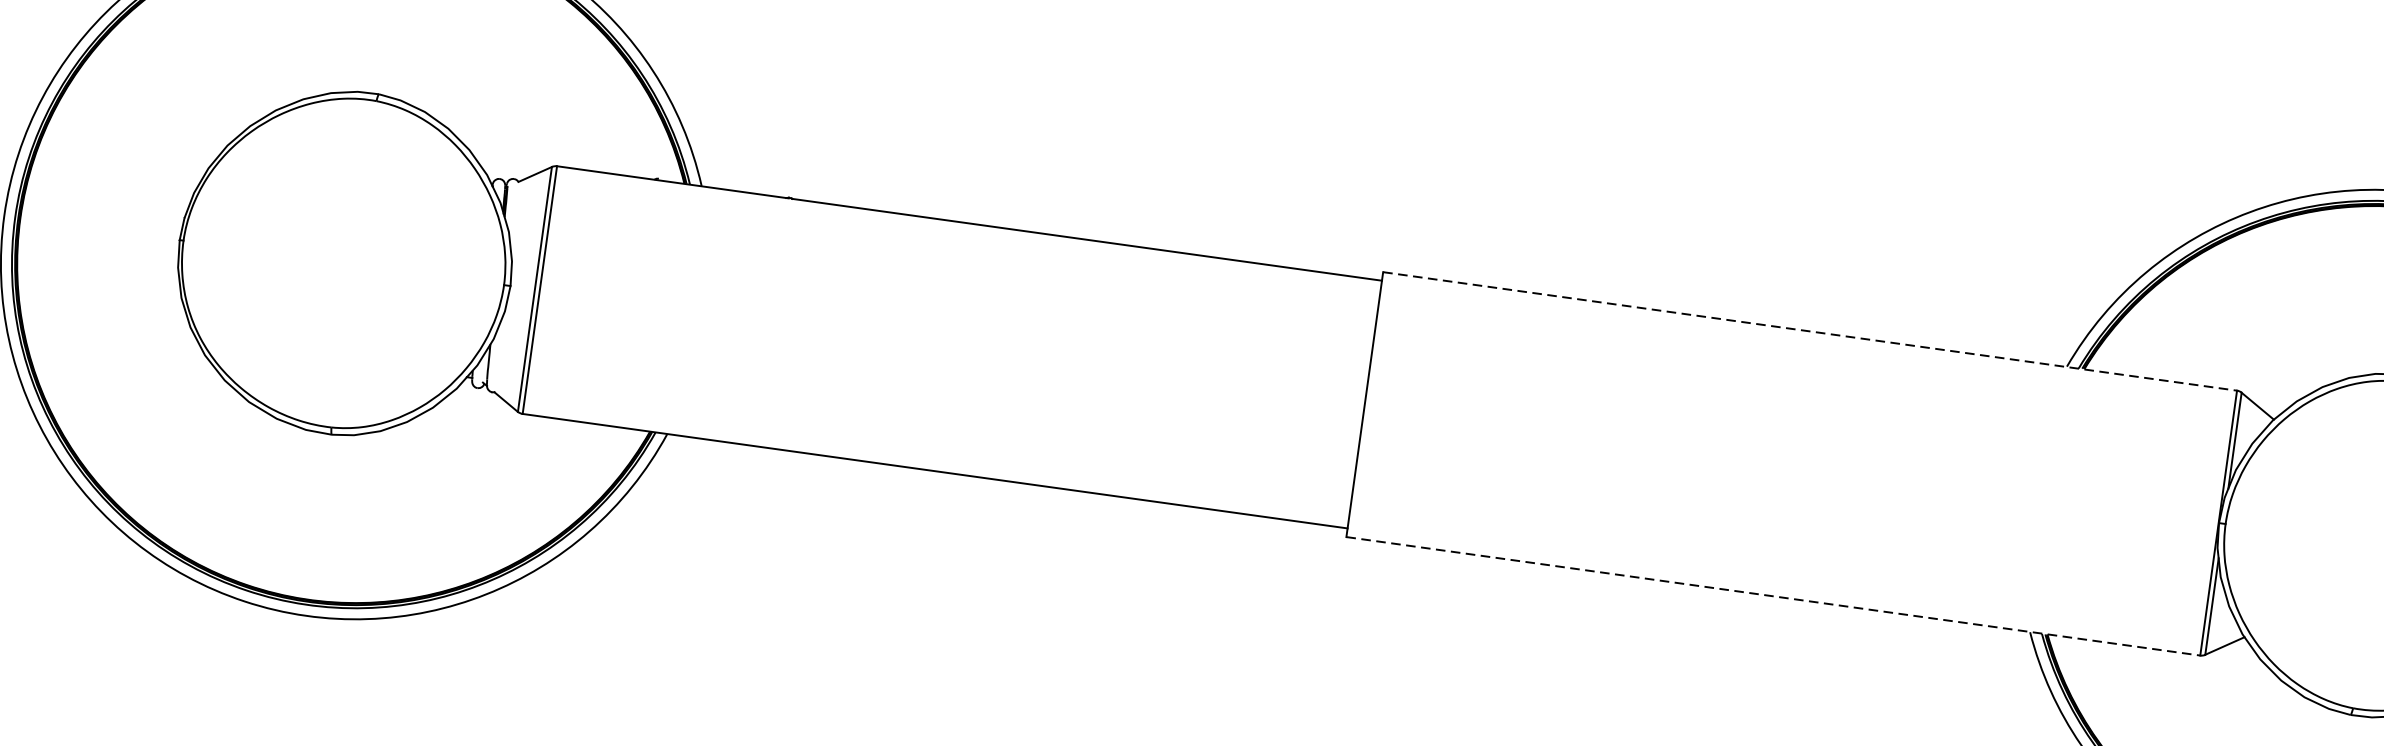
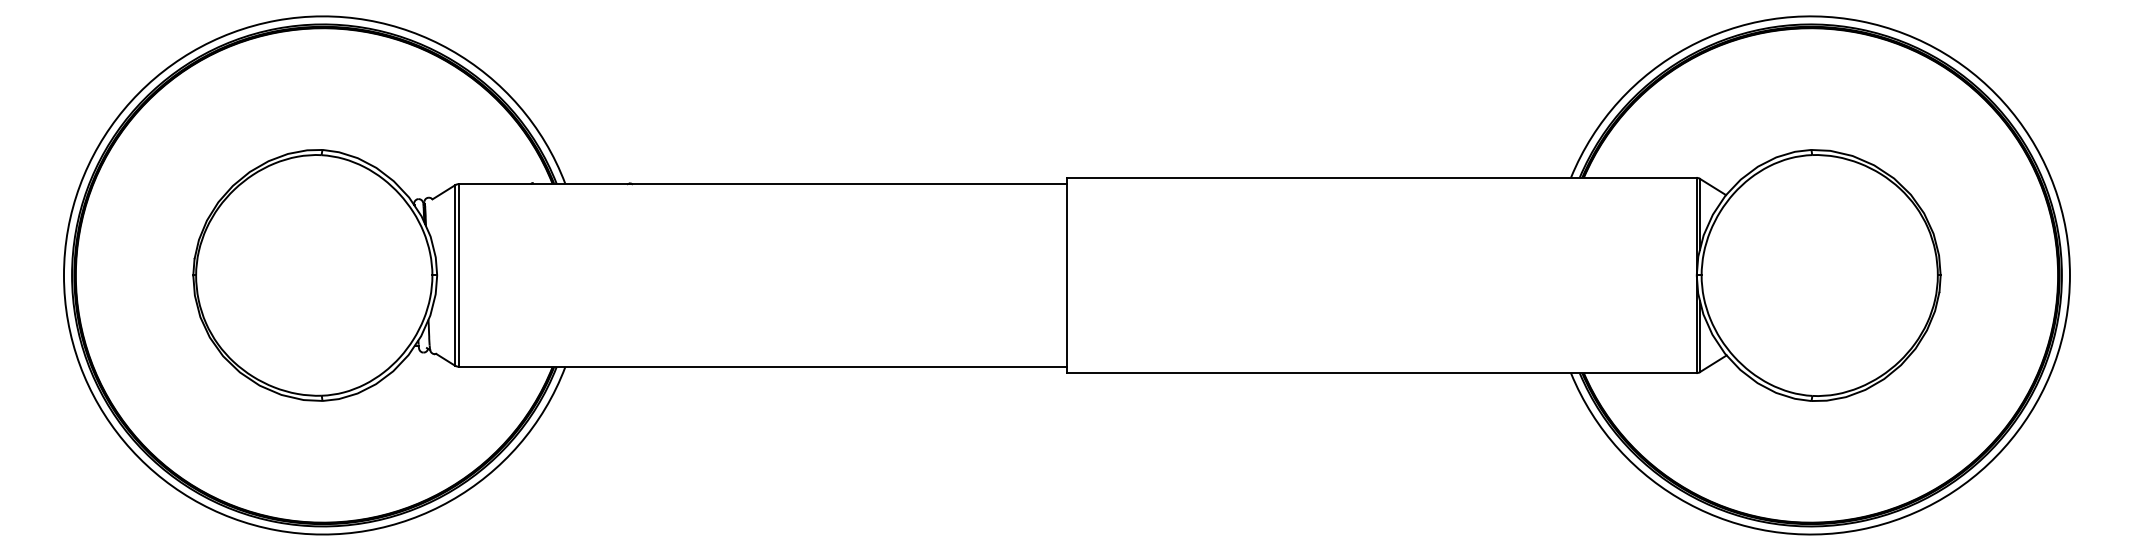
line: (1809, 330) -> (1381, 177), dashed -> solid
line: (1772, 596) -> (1381, 373), dashed -> solid

